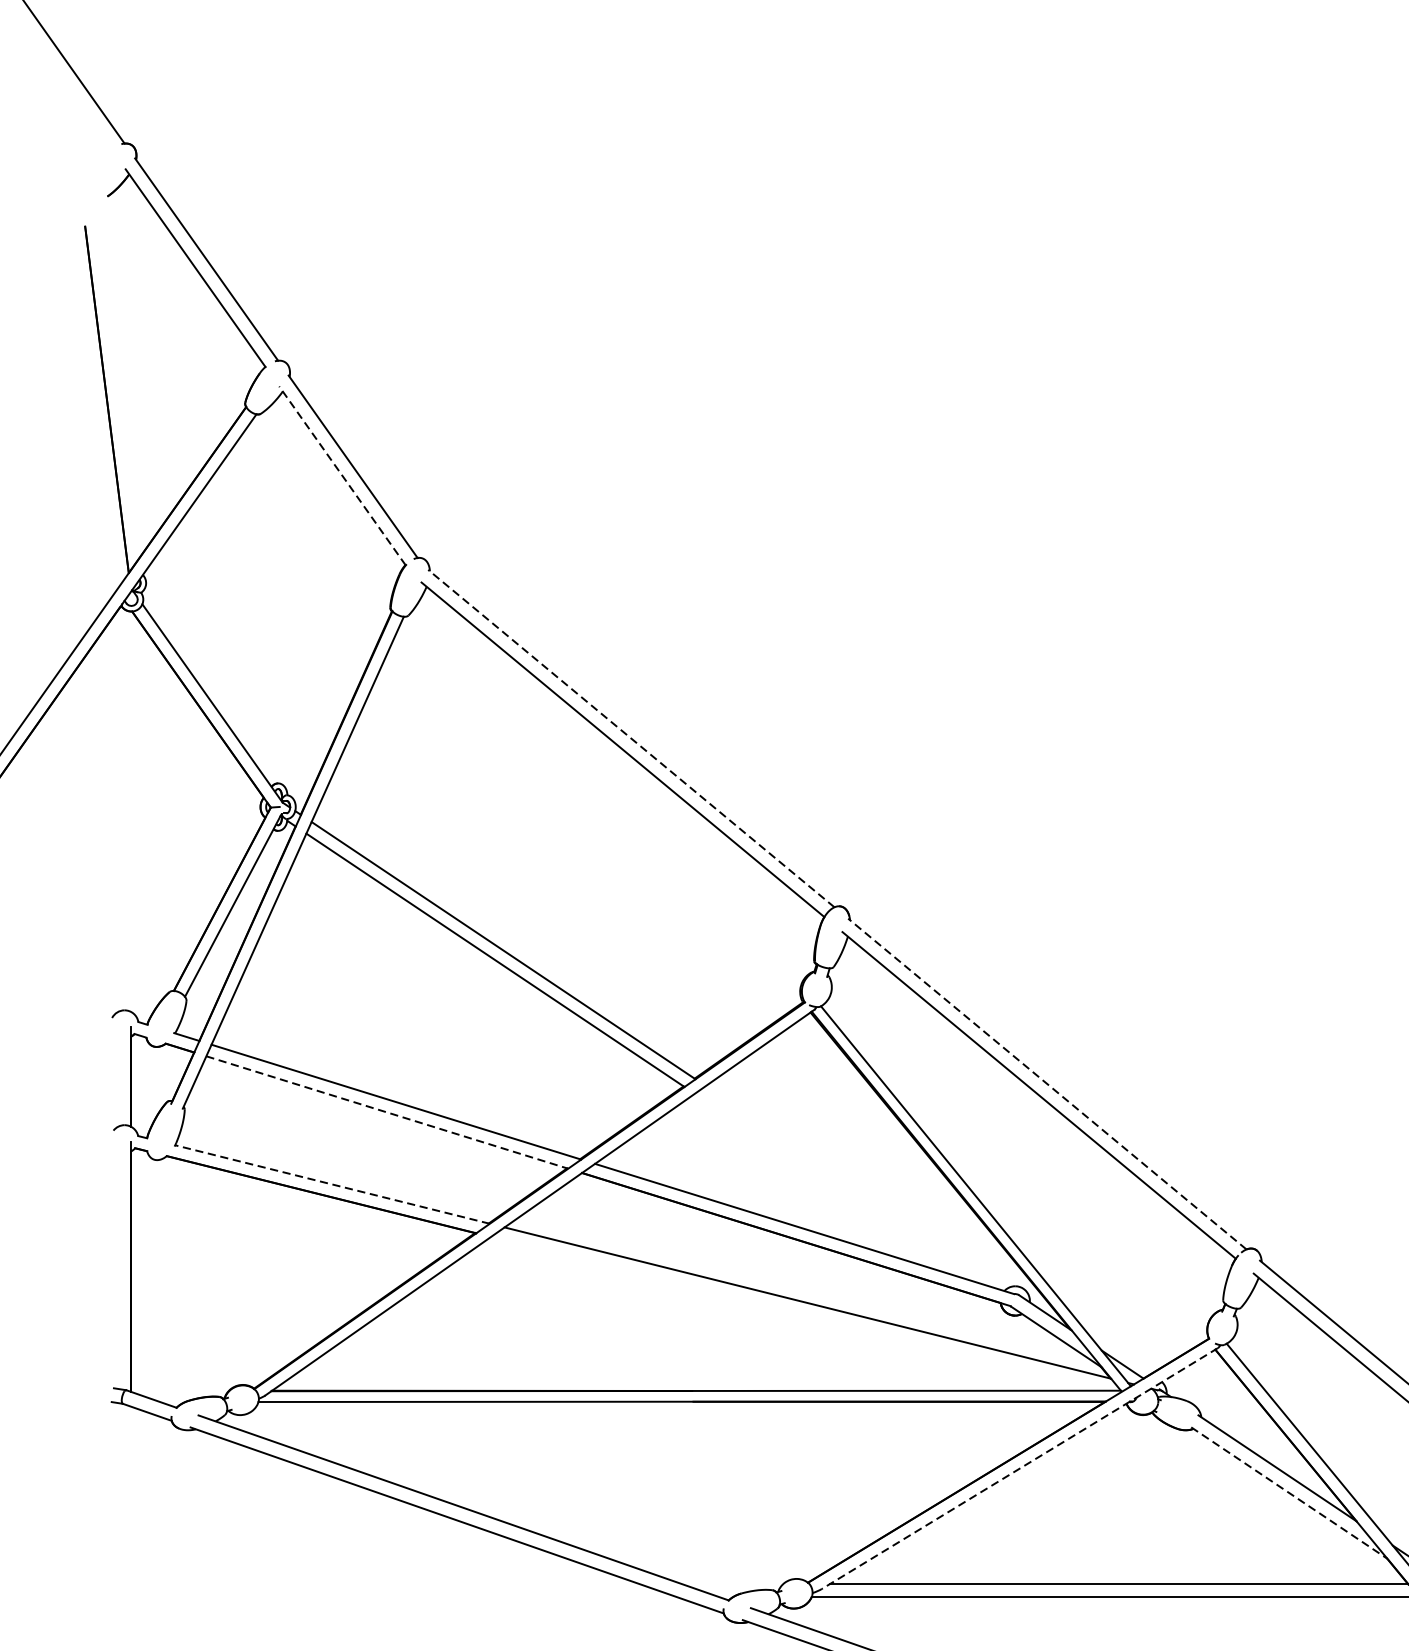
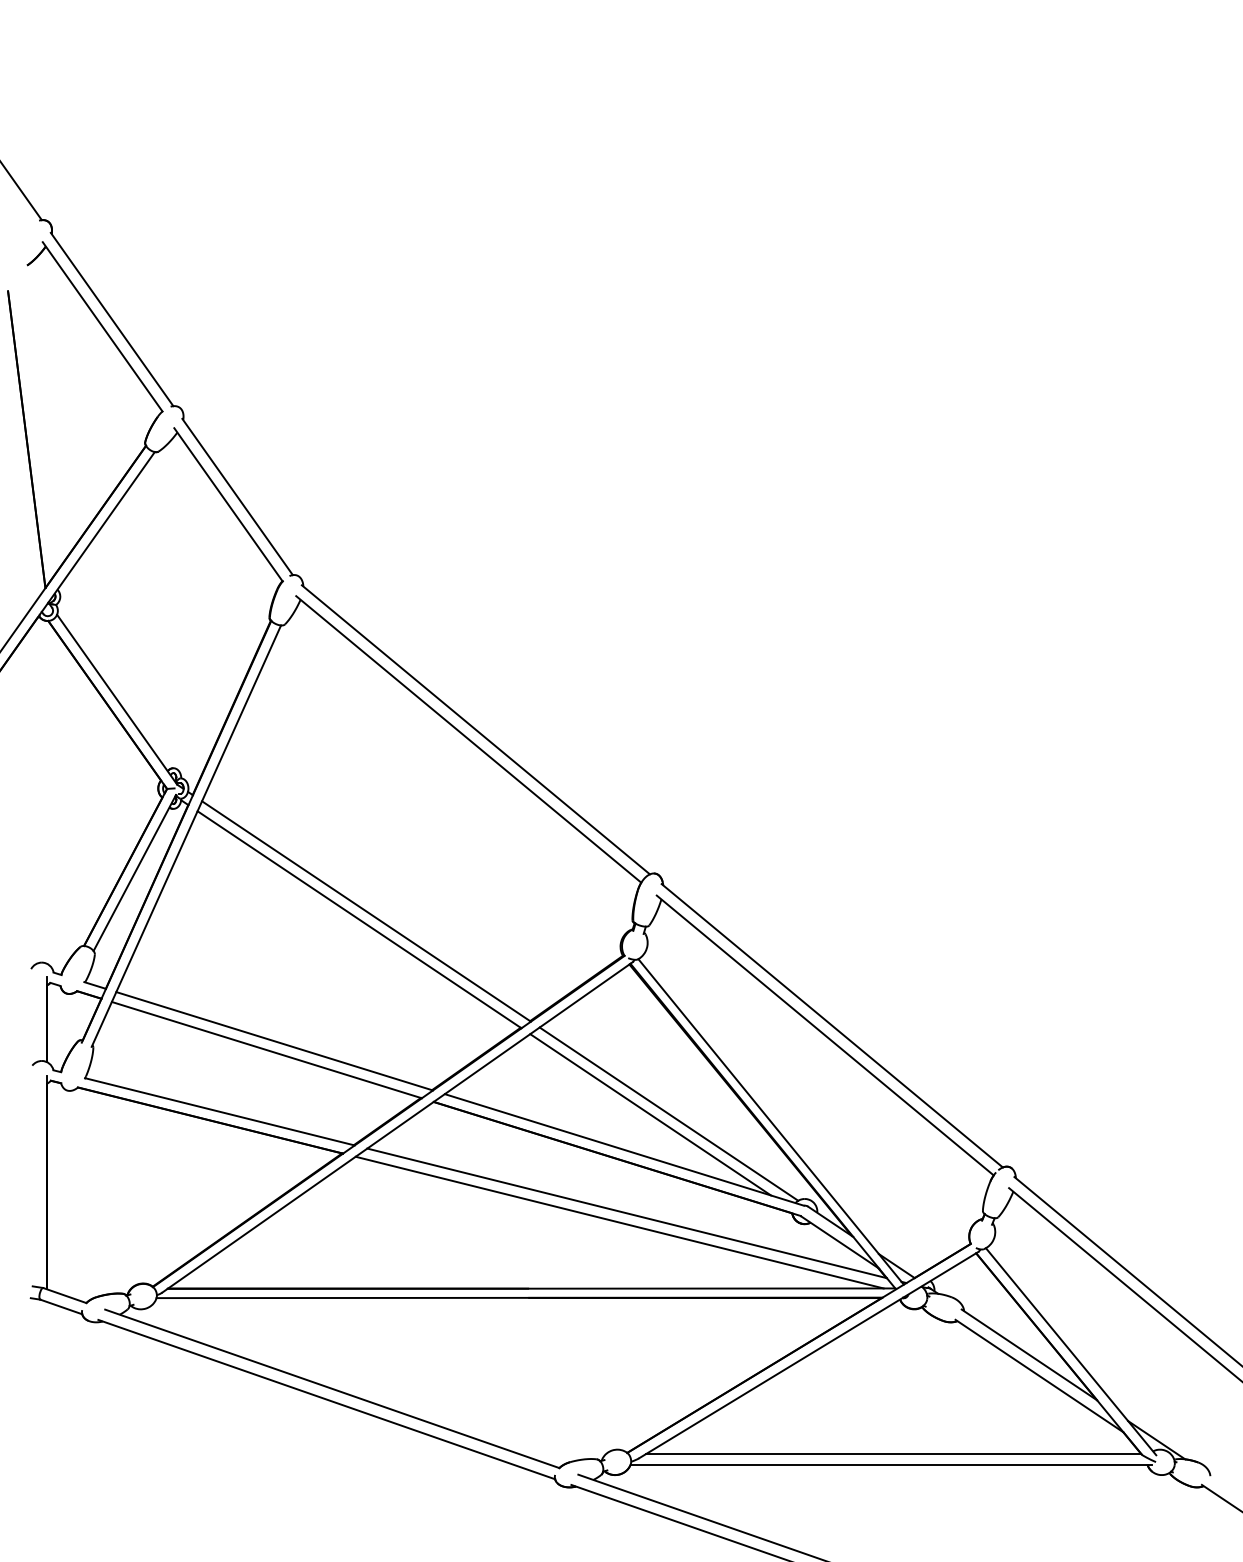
line: (342, 475) -> (228, 504), dashed -> solid
line: (630, 738) -> (475, 729), dashed -> solid
line: (1047, 1083) -> (832, 1025), dashed -> solid
line: (388, 1112) -> (267, 1050), dashed -> solid
line: (331, 1184) -> (219, 1111), dashed -> solid
line: (856, 1186) -> (668, 1113), added
line: (835, 1187) -> (650, 1114), added
line: (798, 1313) -> (619, 1222), added
line: (1019, 1468) -> (808, 1355), dashed -> solid
line: (1289, 1493) -> (1039, 1376), dashed -> solid

